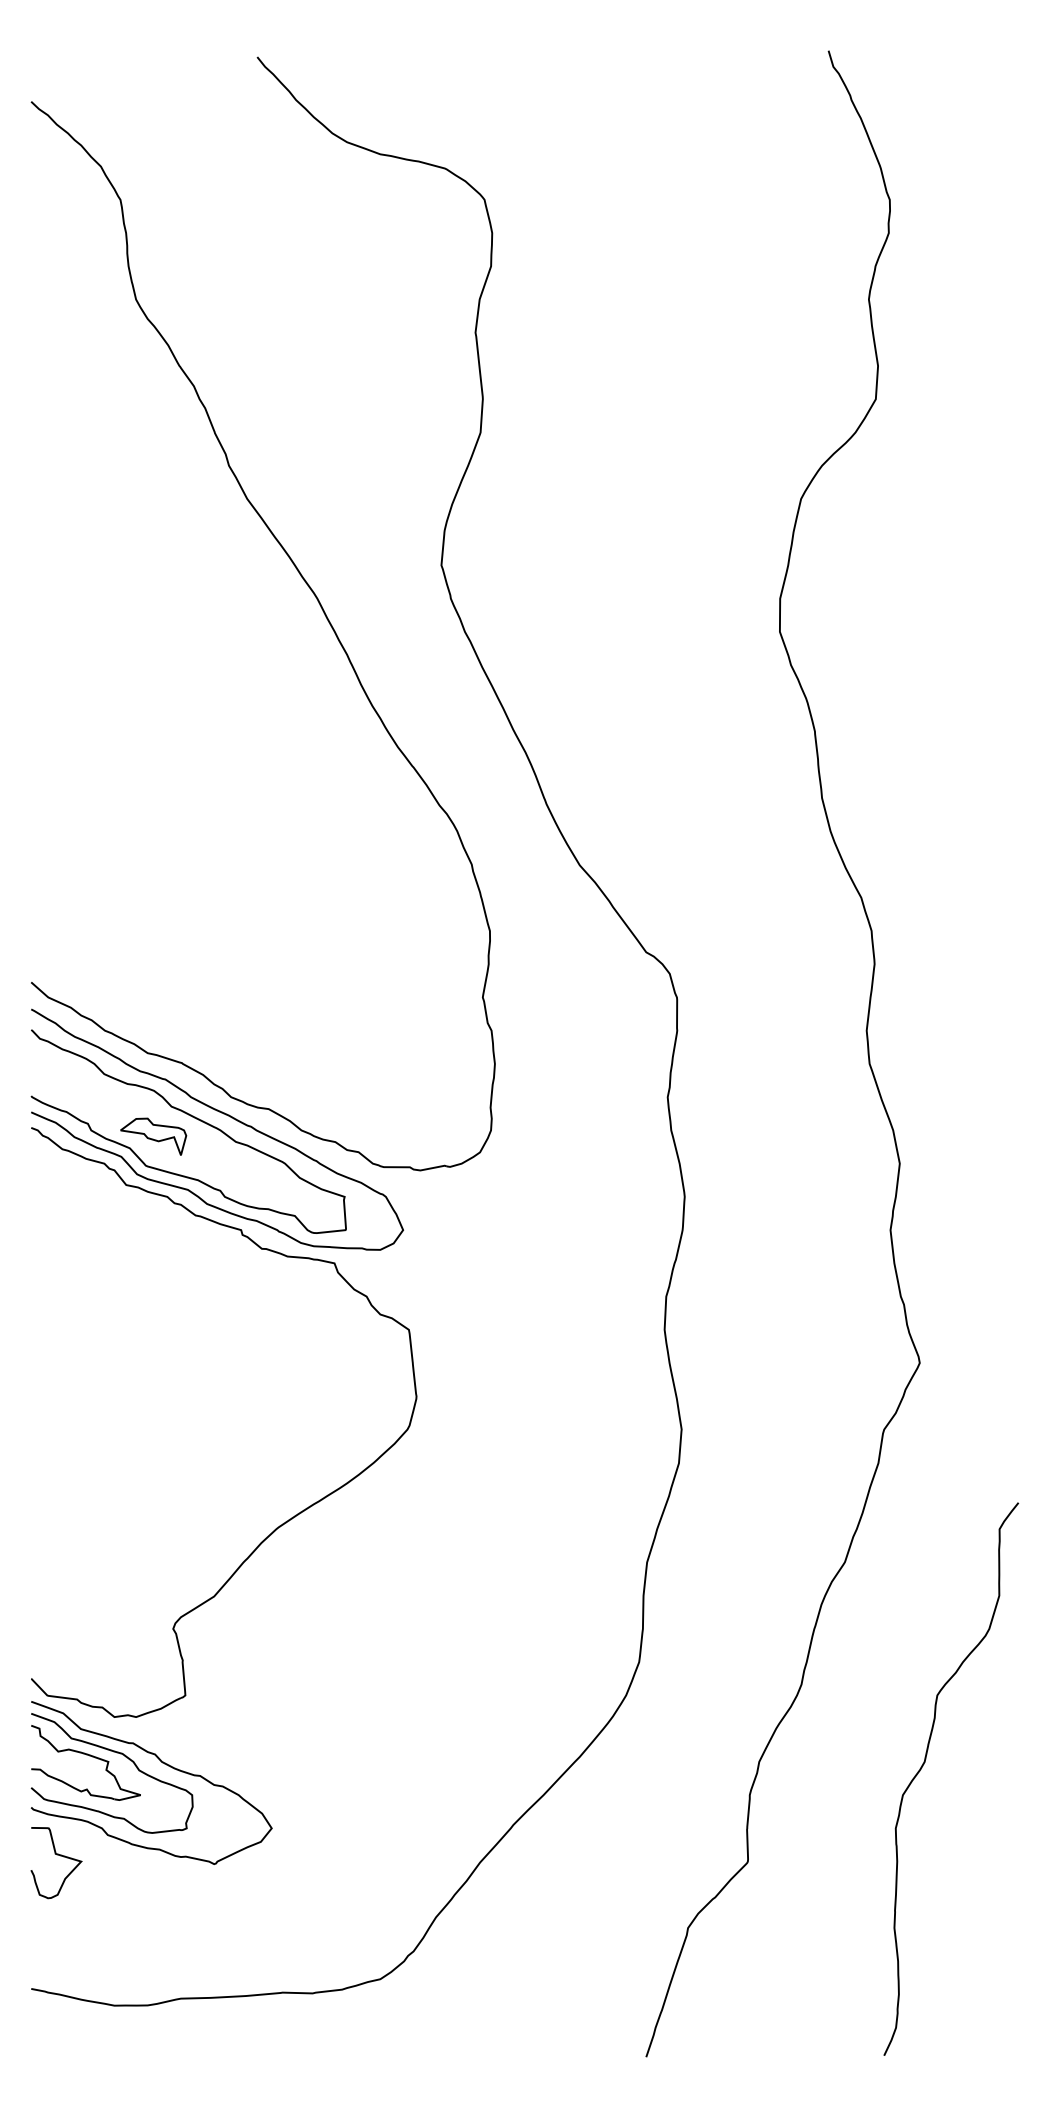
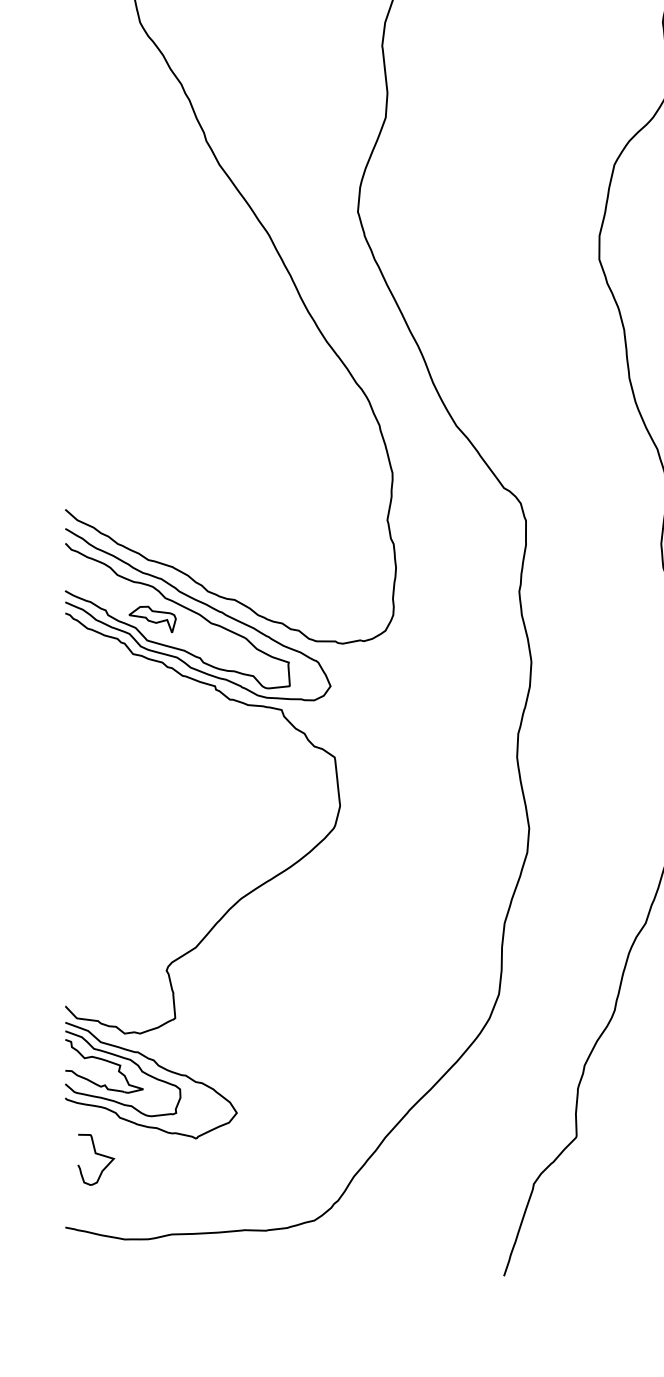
curve: (57, 1855) -> (96, 1154), moved

